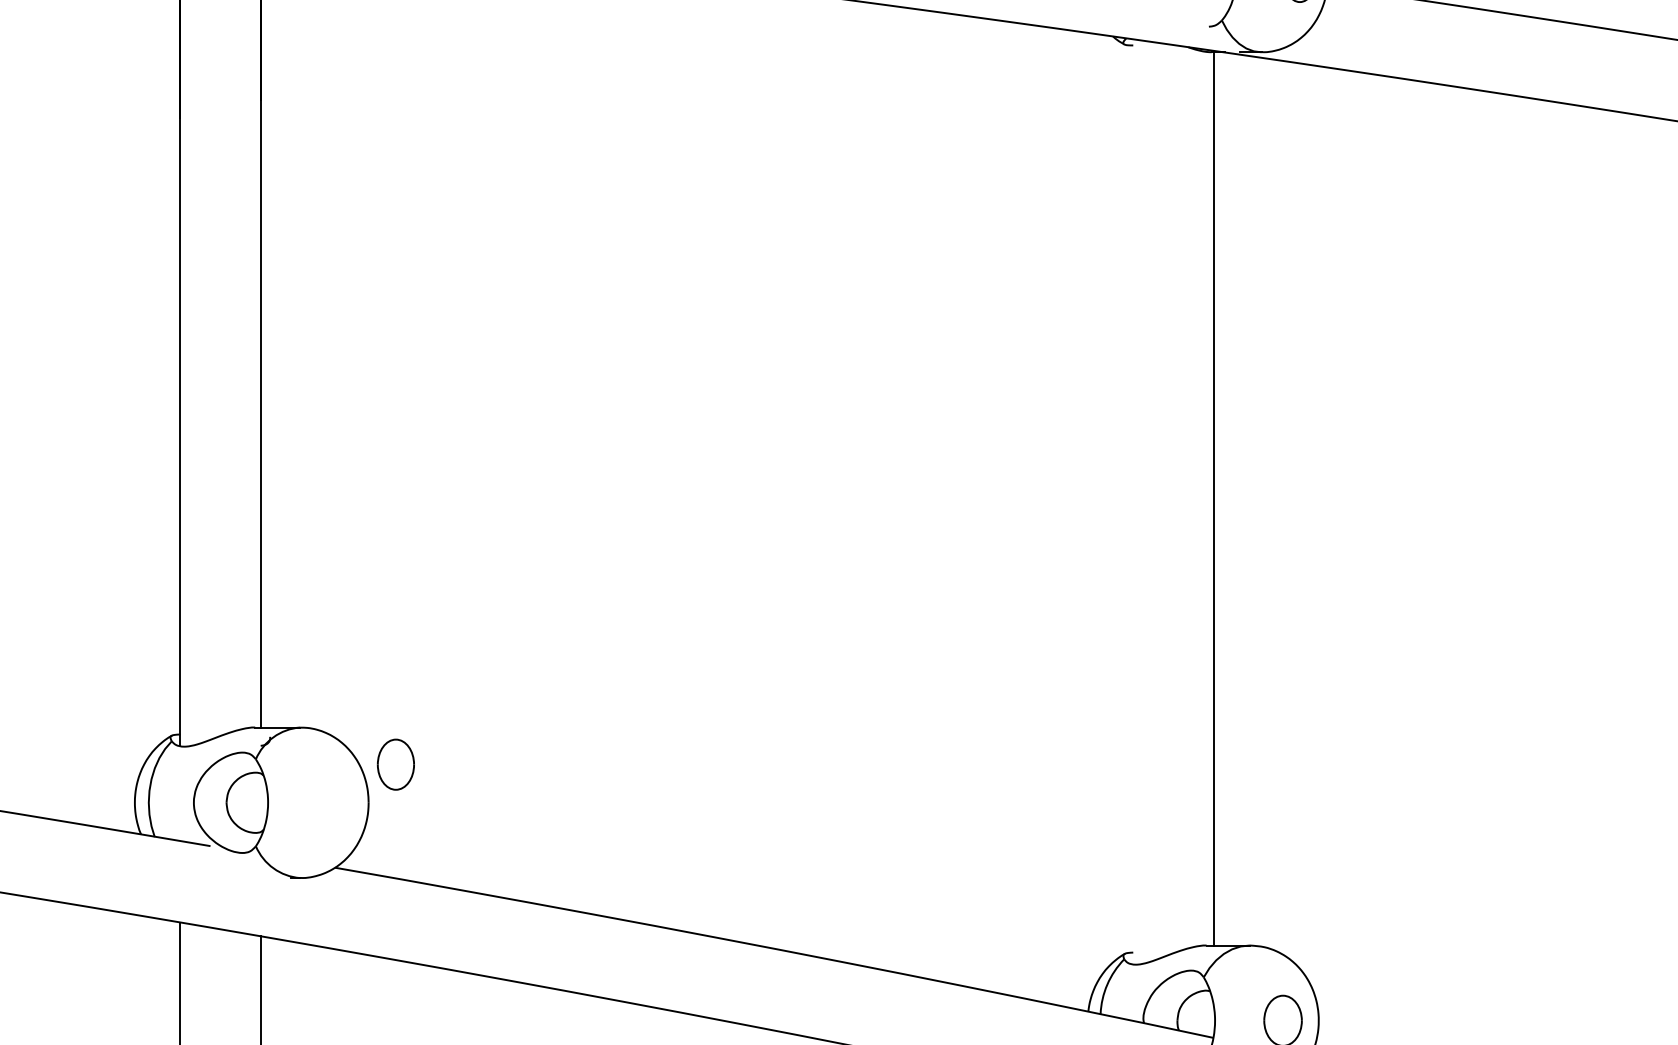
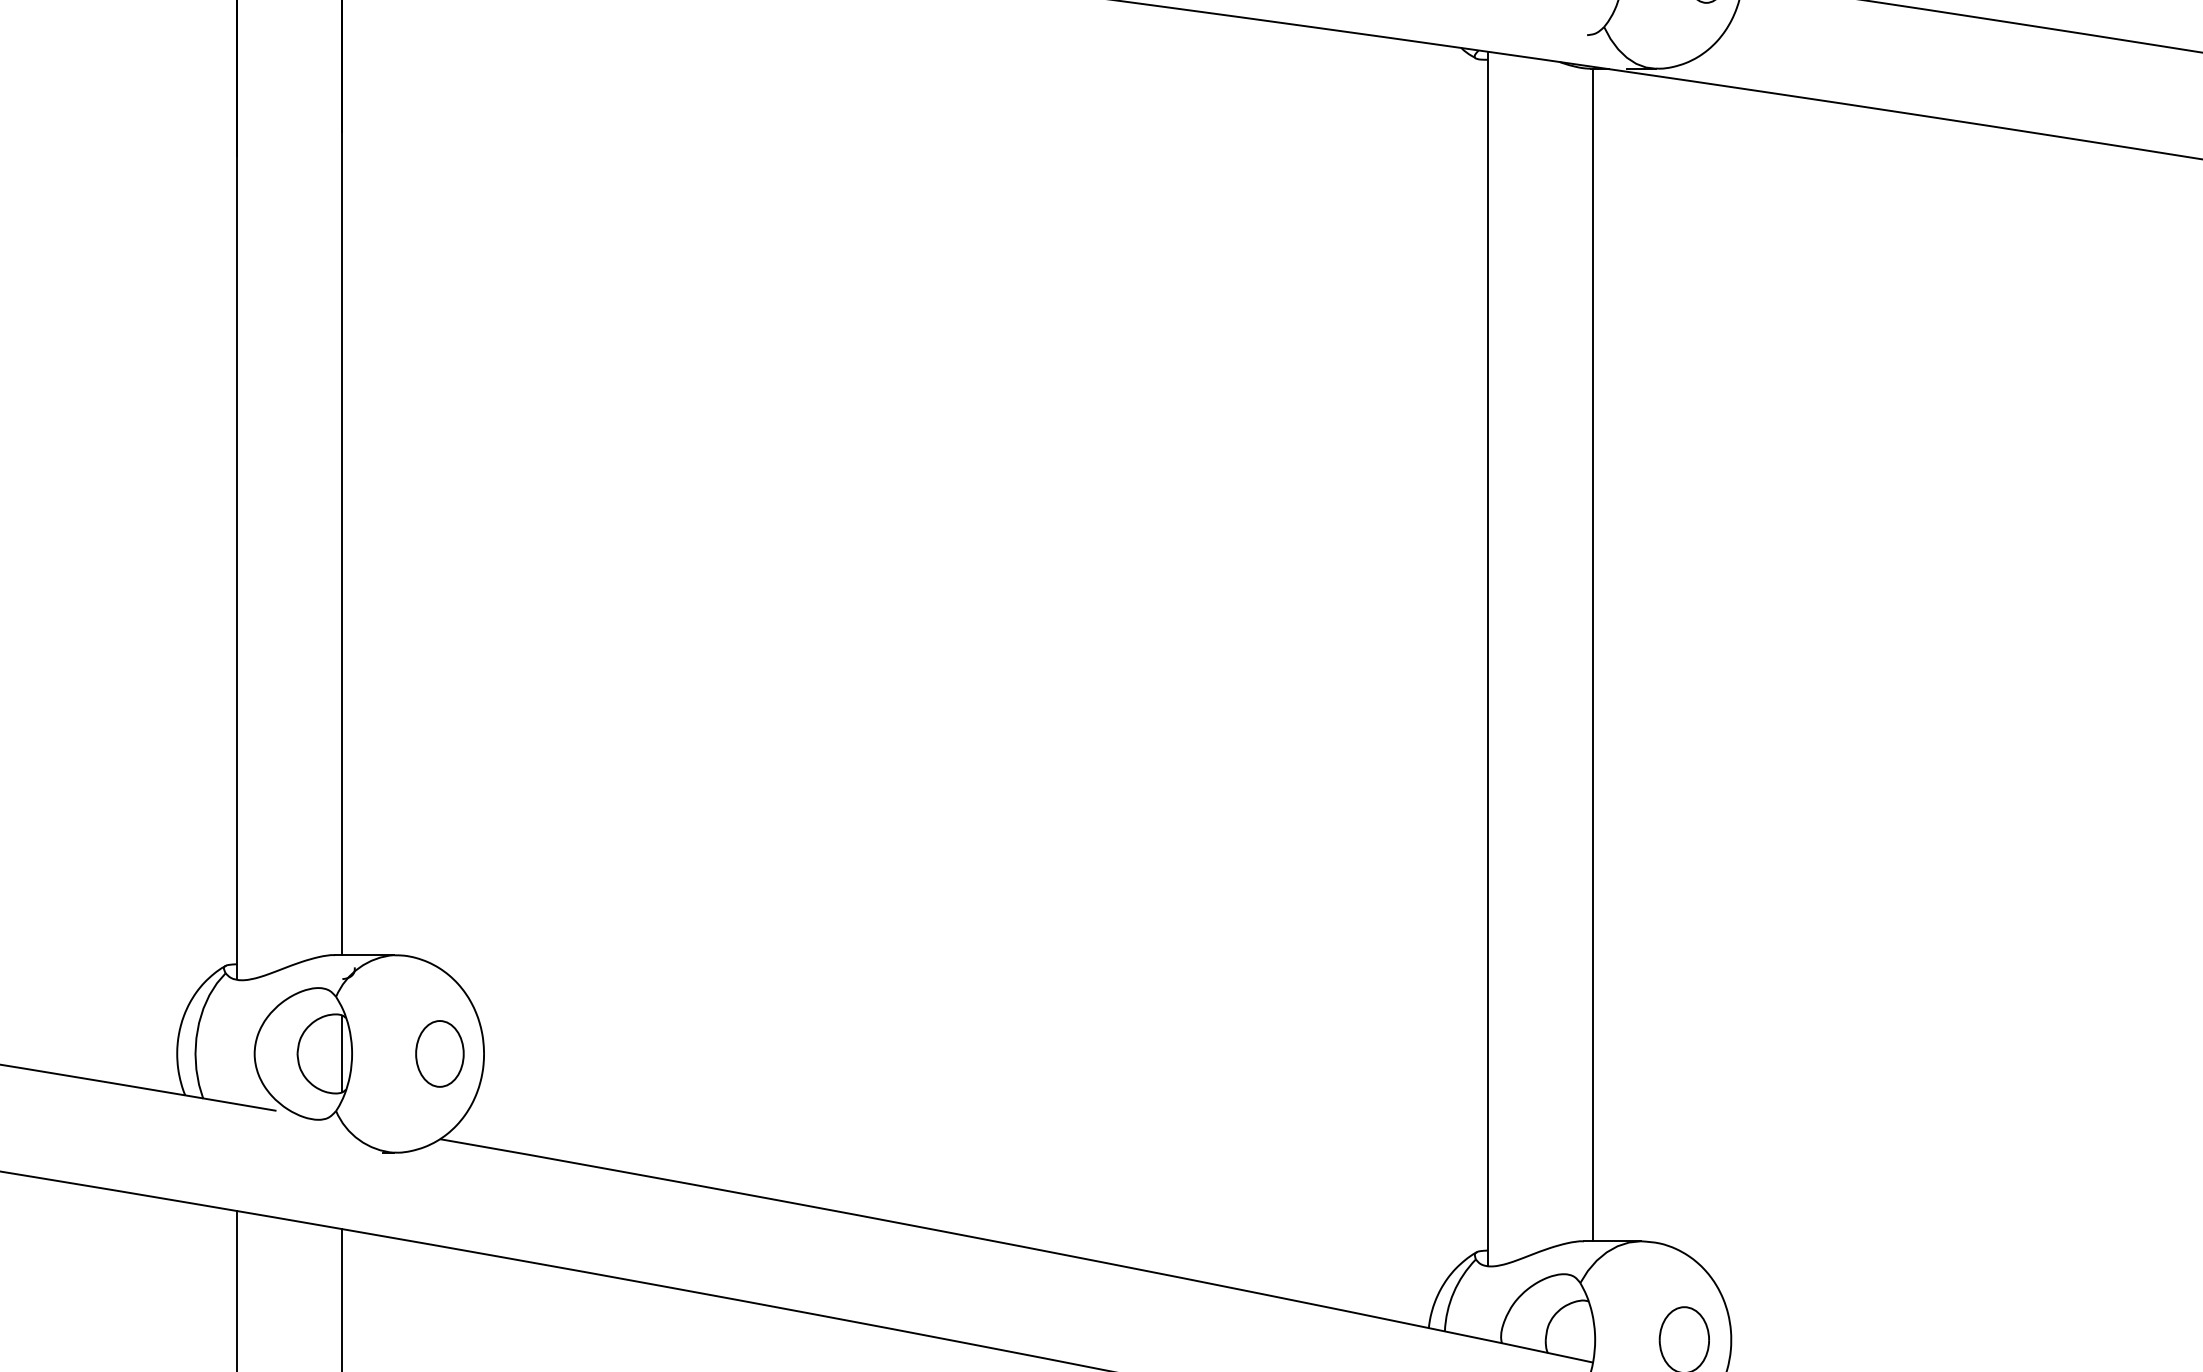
line: (1133, 501) -> (1487, 658), added
part: (395, 764) -> (439, 1053), moved
line: (260, 802) -> (342, 1053), added

